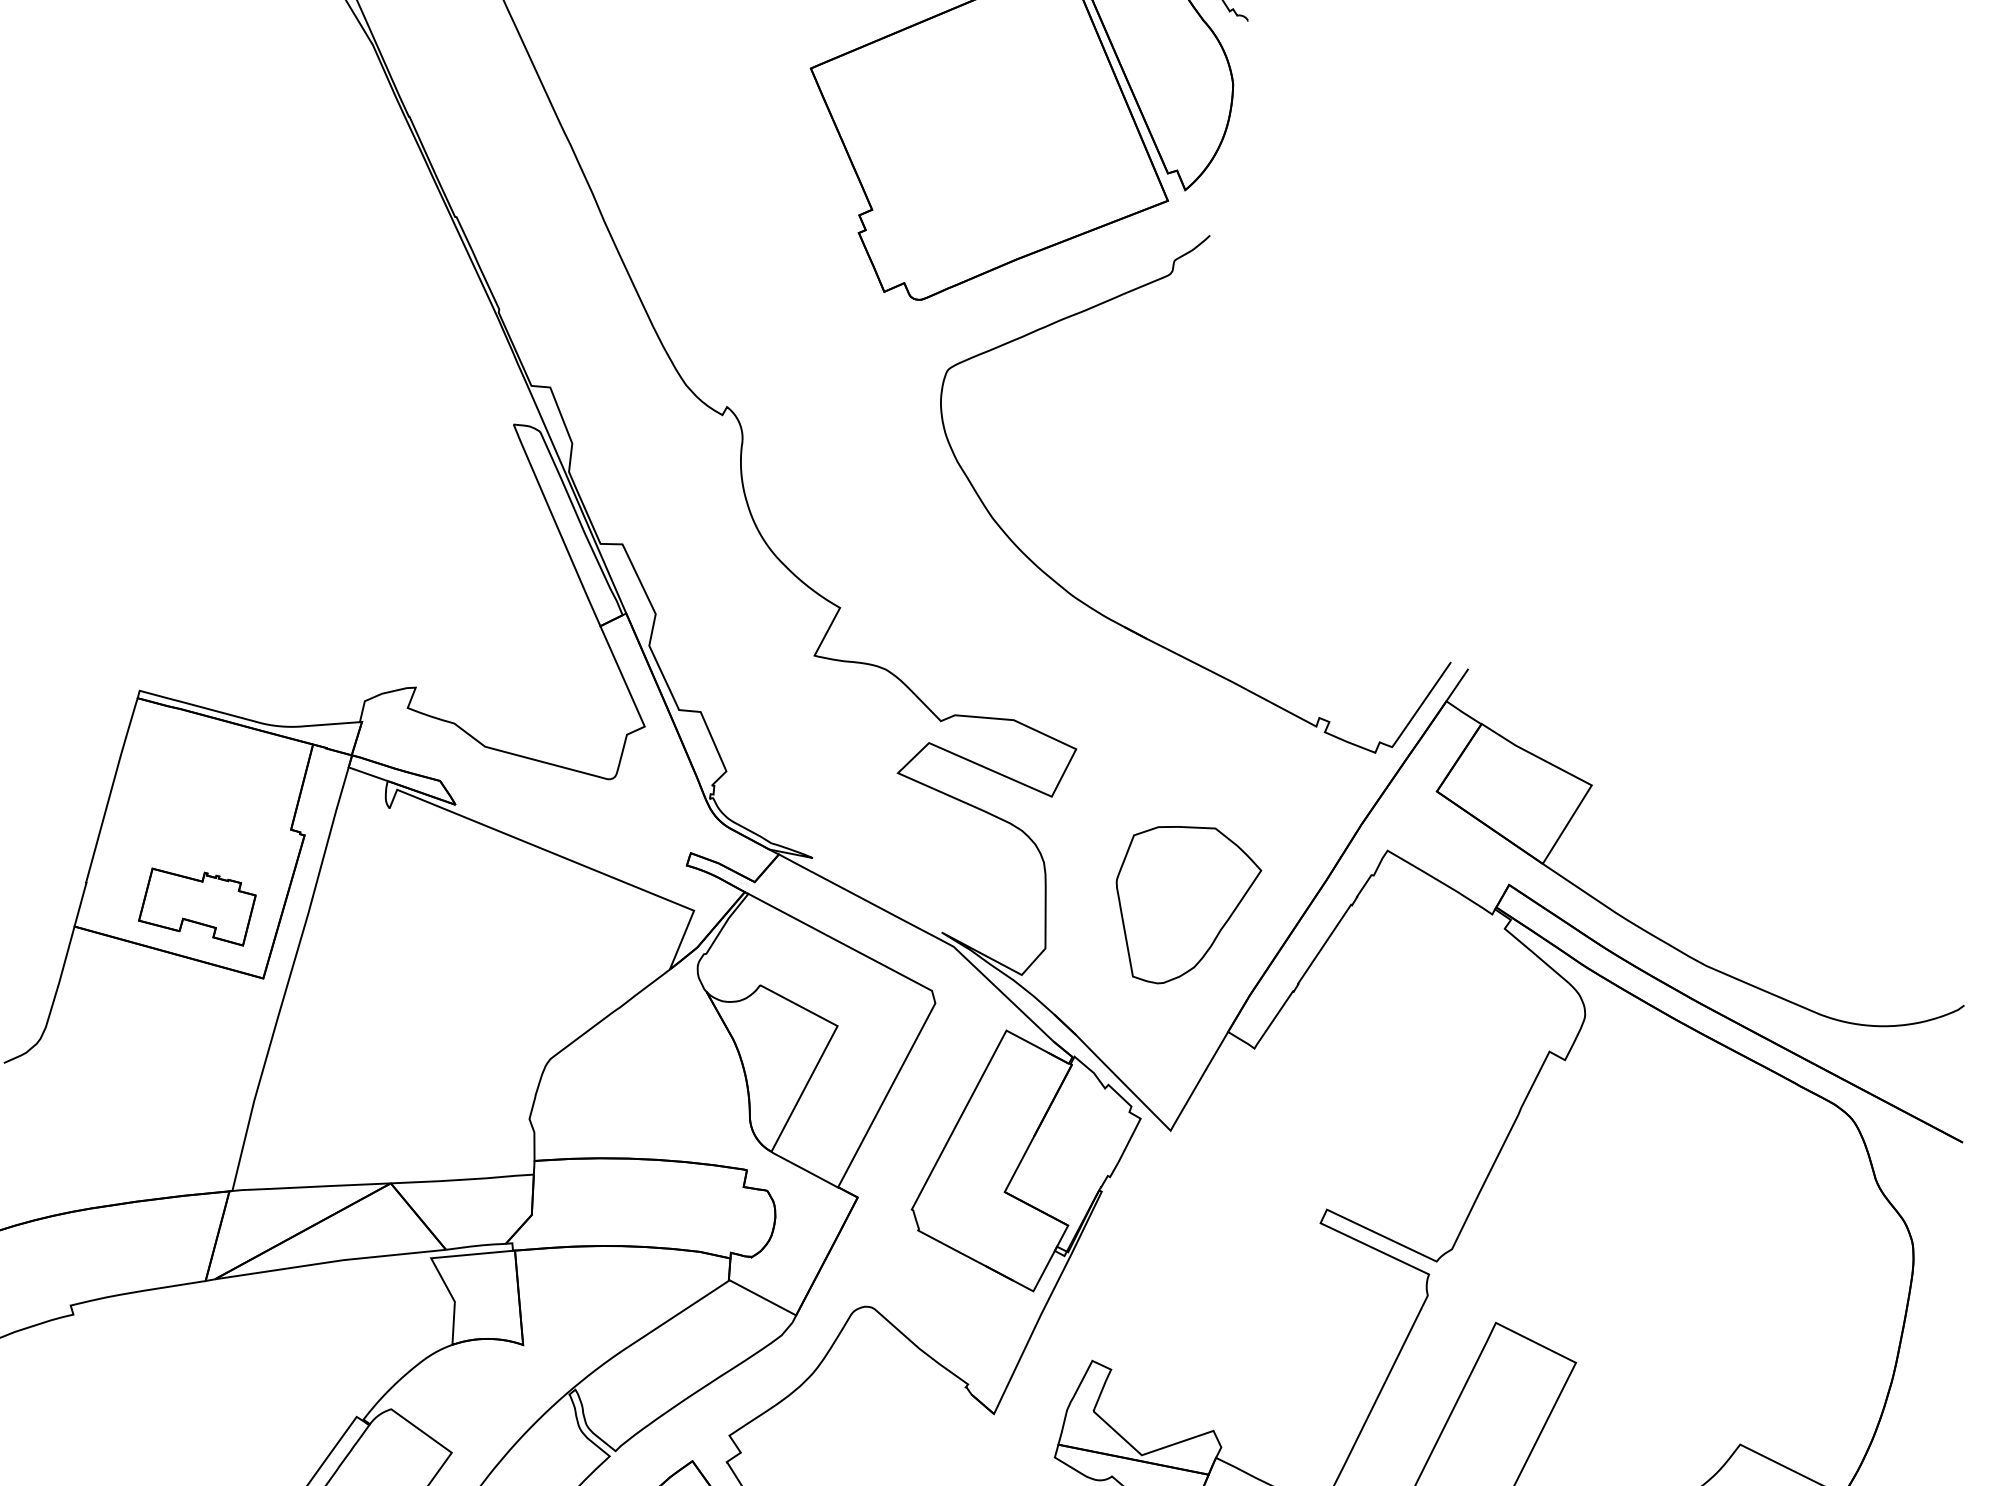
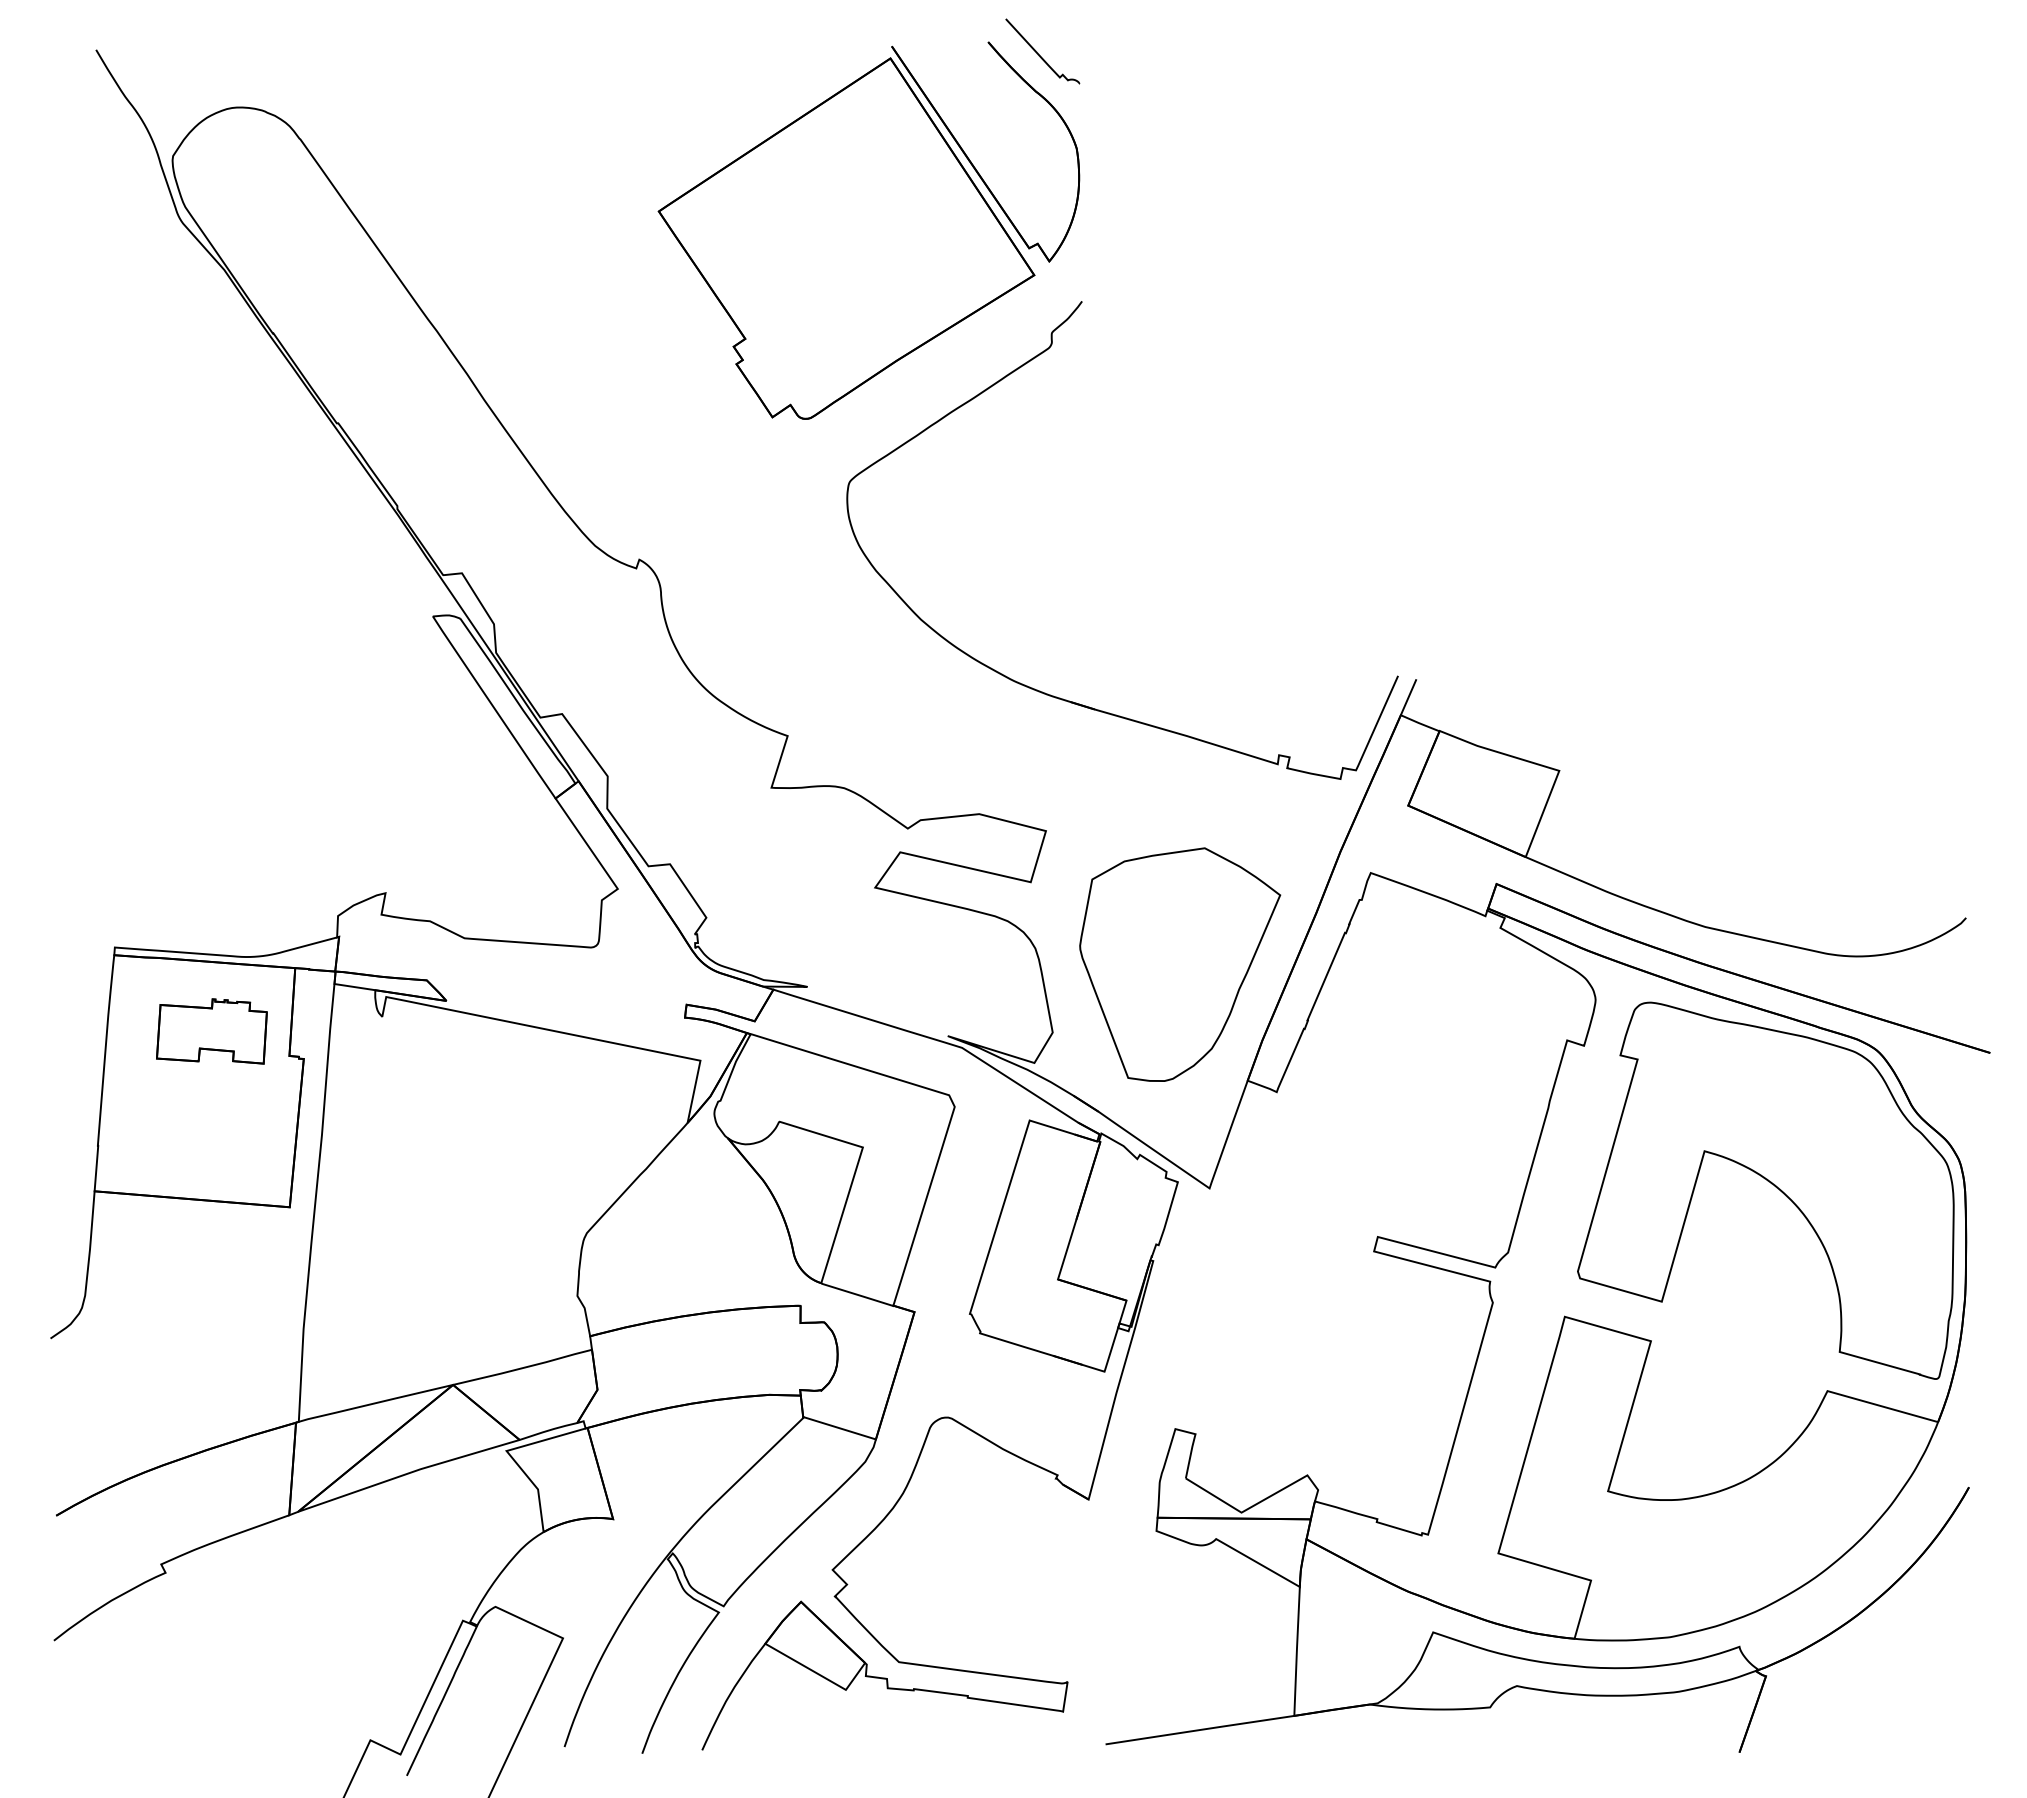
part: (197, 904) -> (211, 1031), moved
part: (1183, 905) -> (1180, 964), size x1.43
part: (1723, 1231) -> (1771, 1184), added

